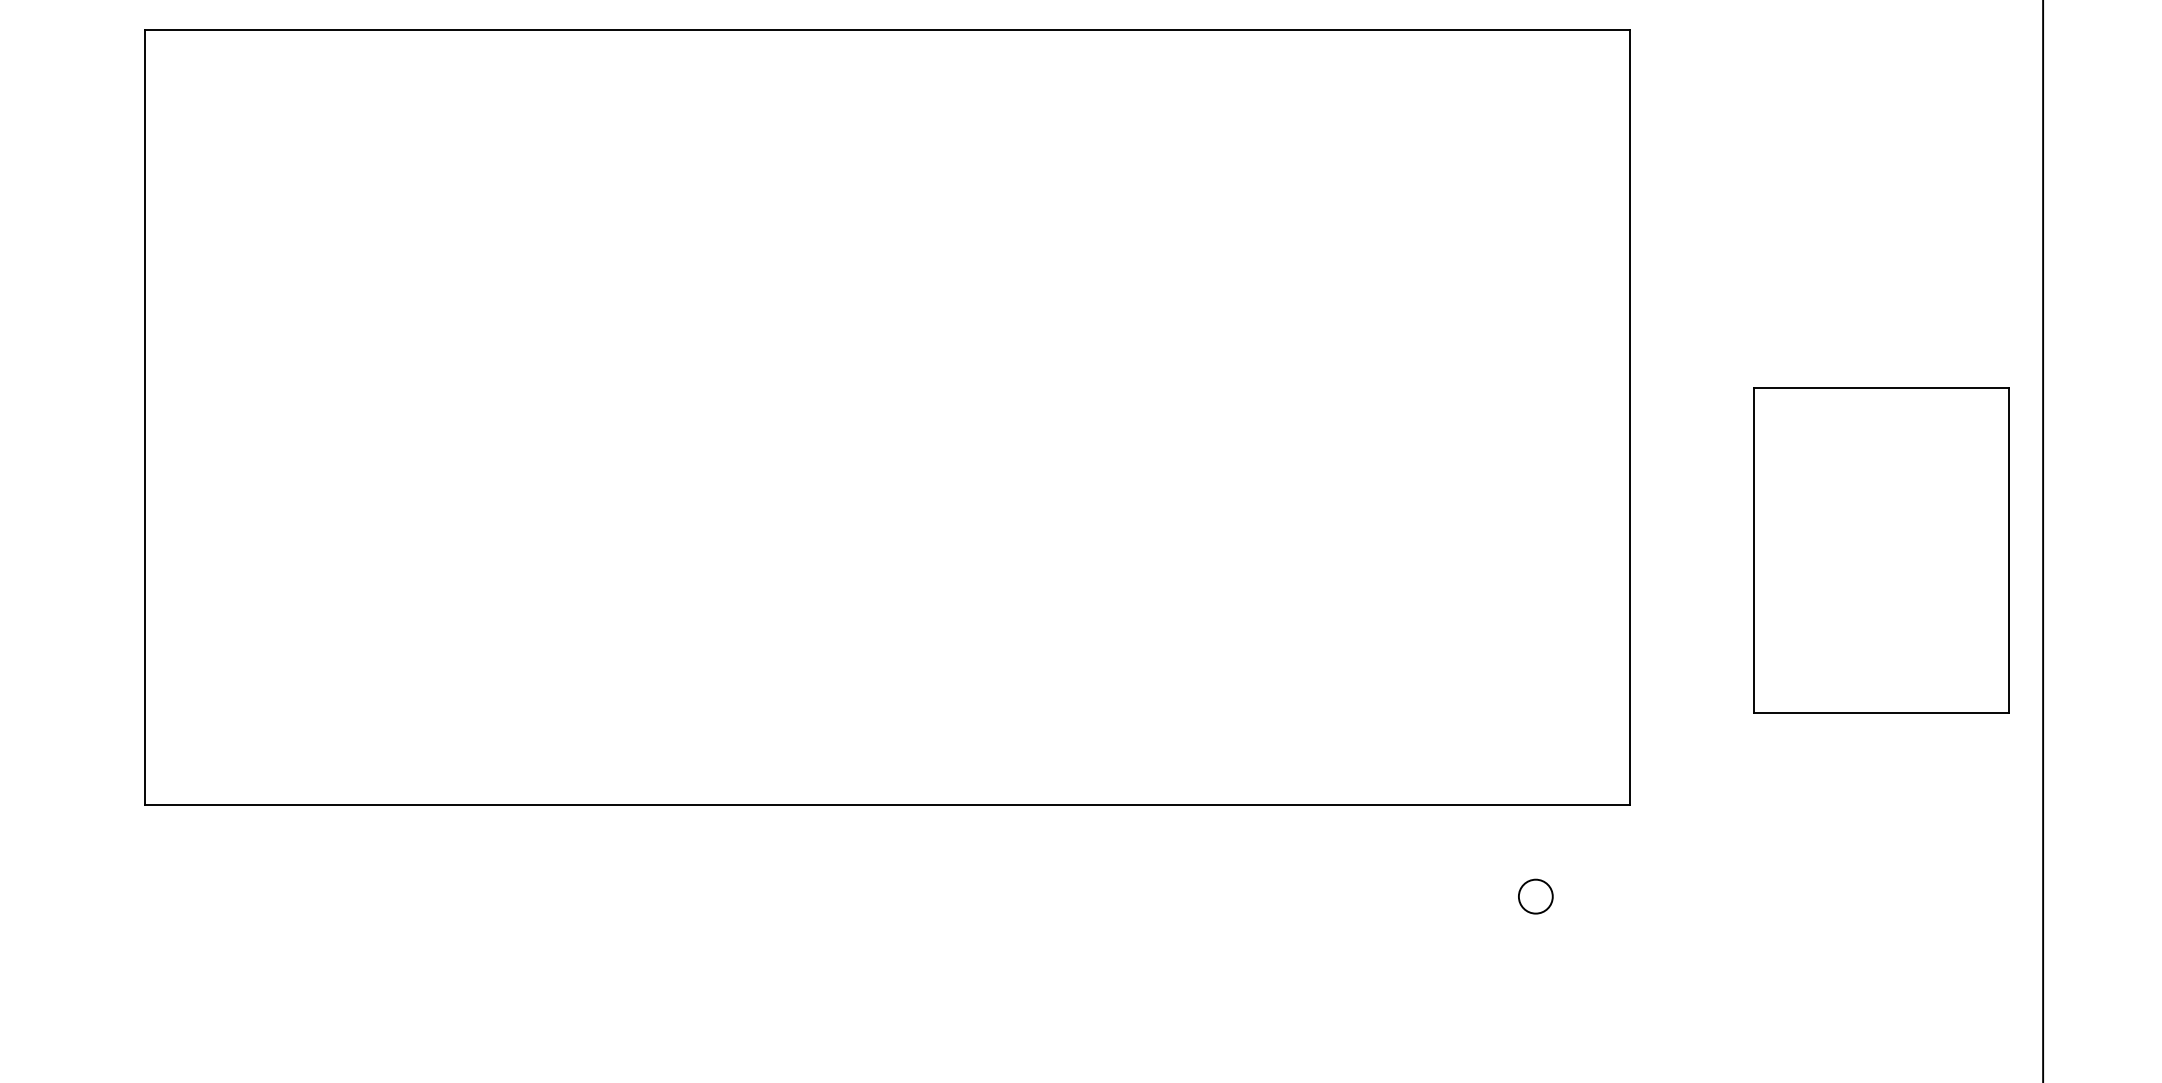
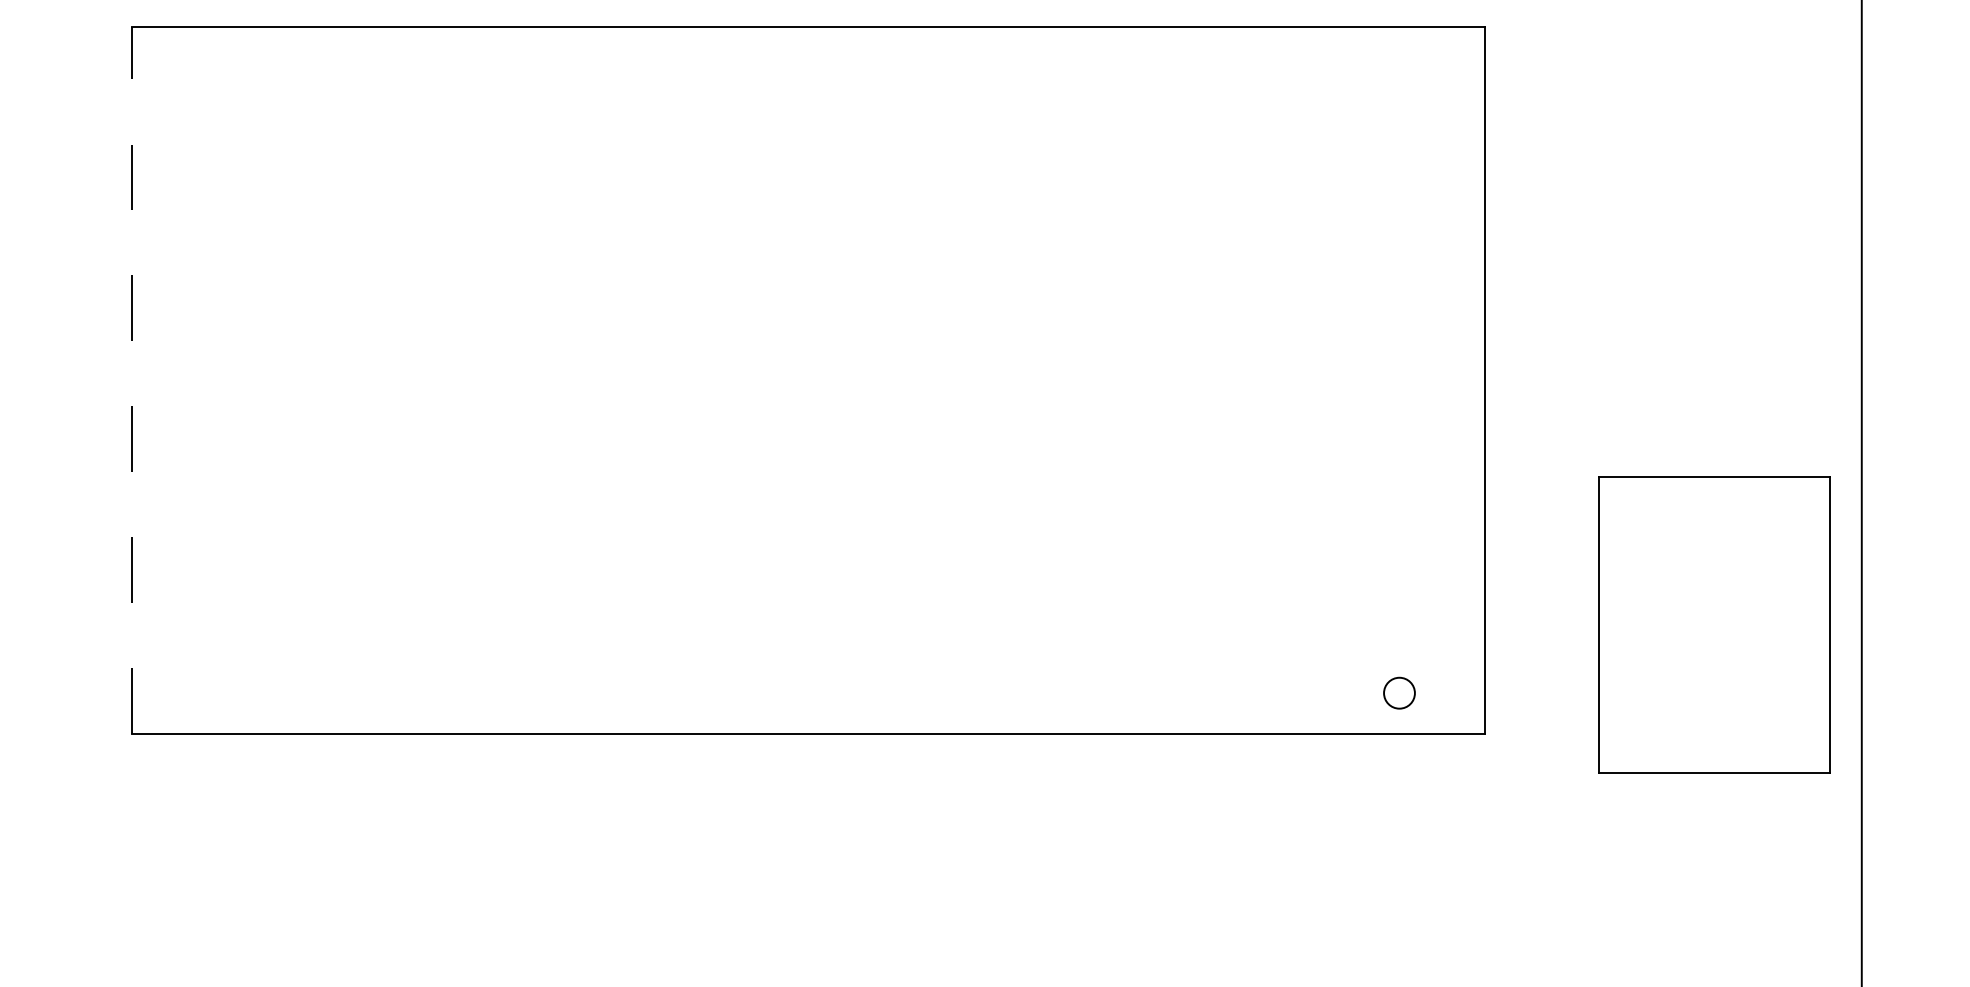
line: (144, 417) -> (131, 380), solid -> dashed
part: (1881, 550) -> (1714, 624), moved
circle: (1535, 896) -> (1399, 693), moved

